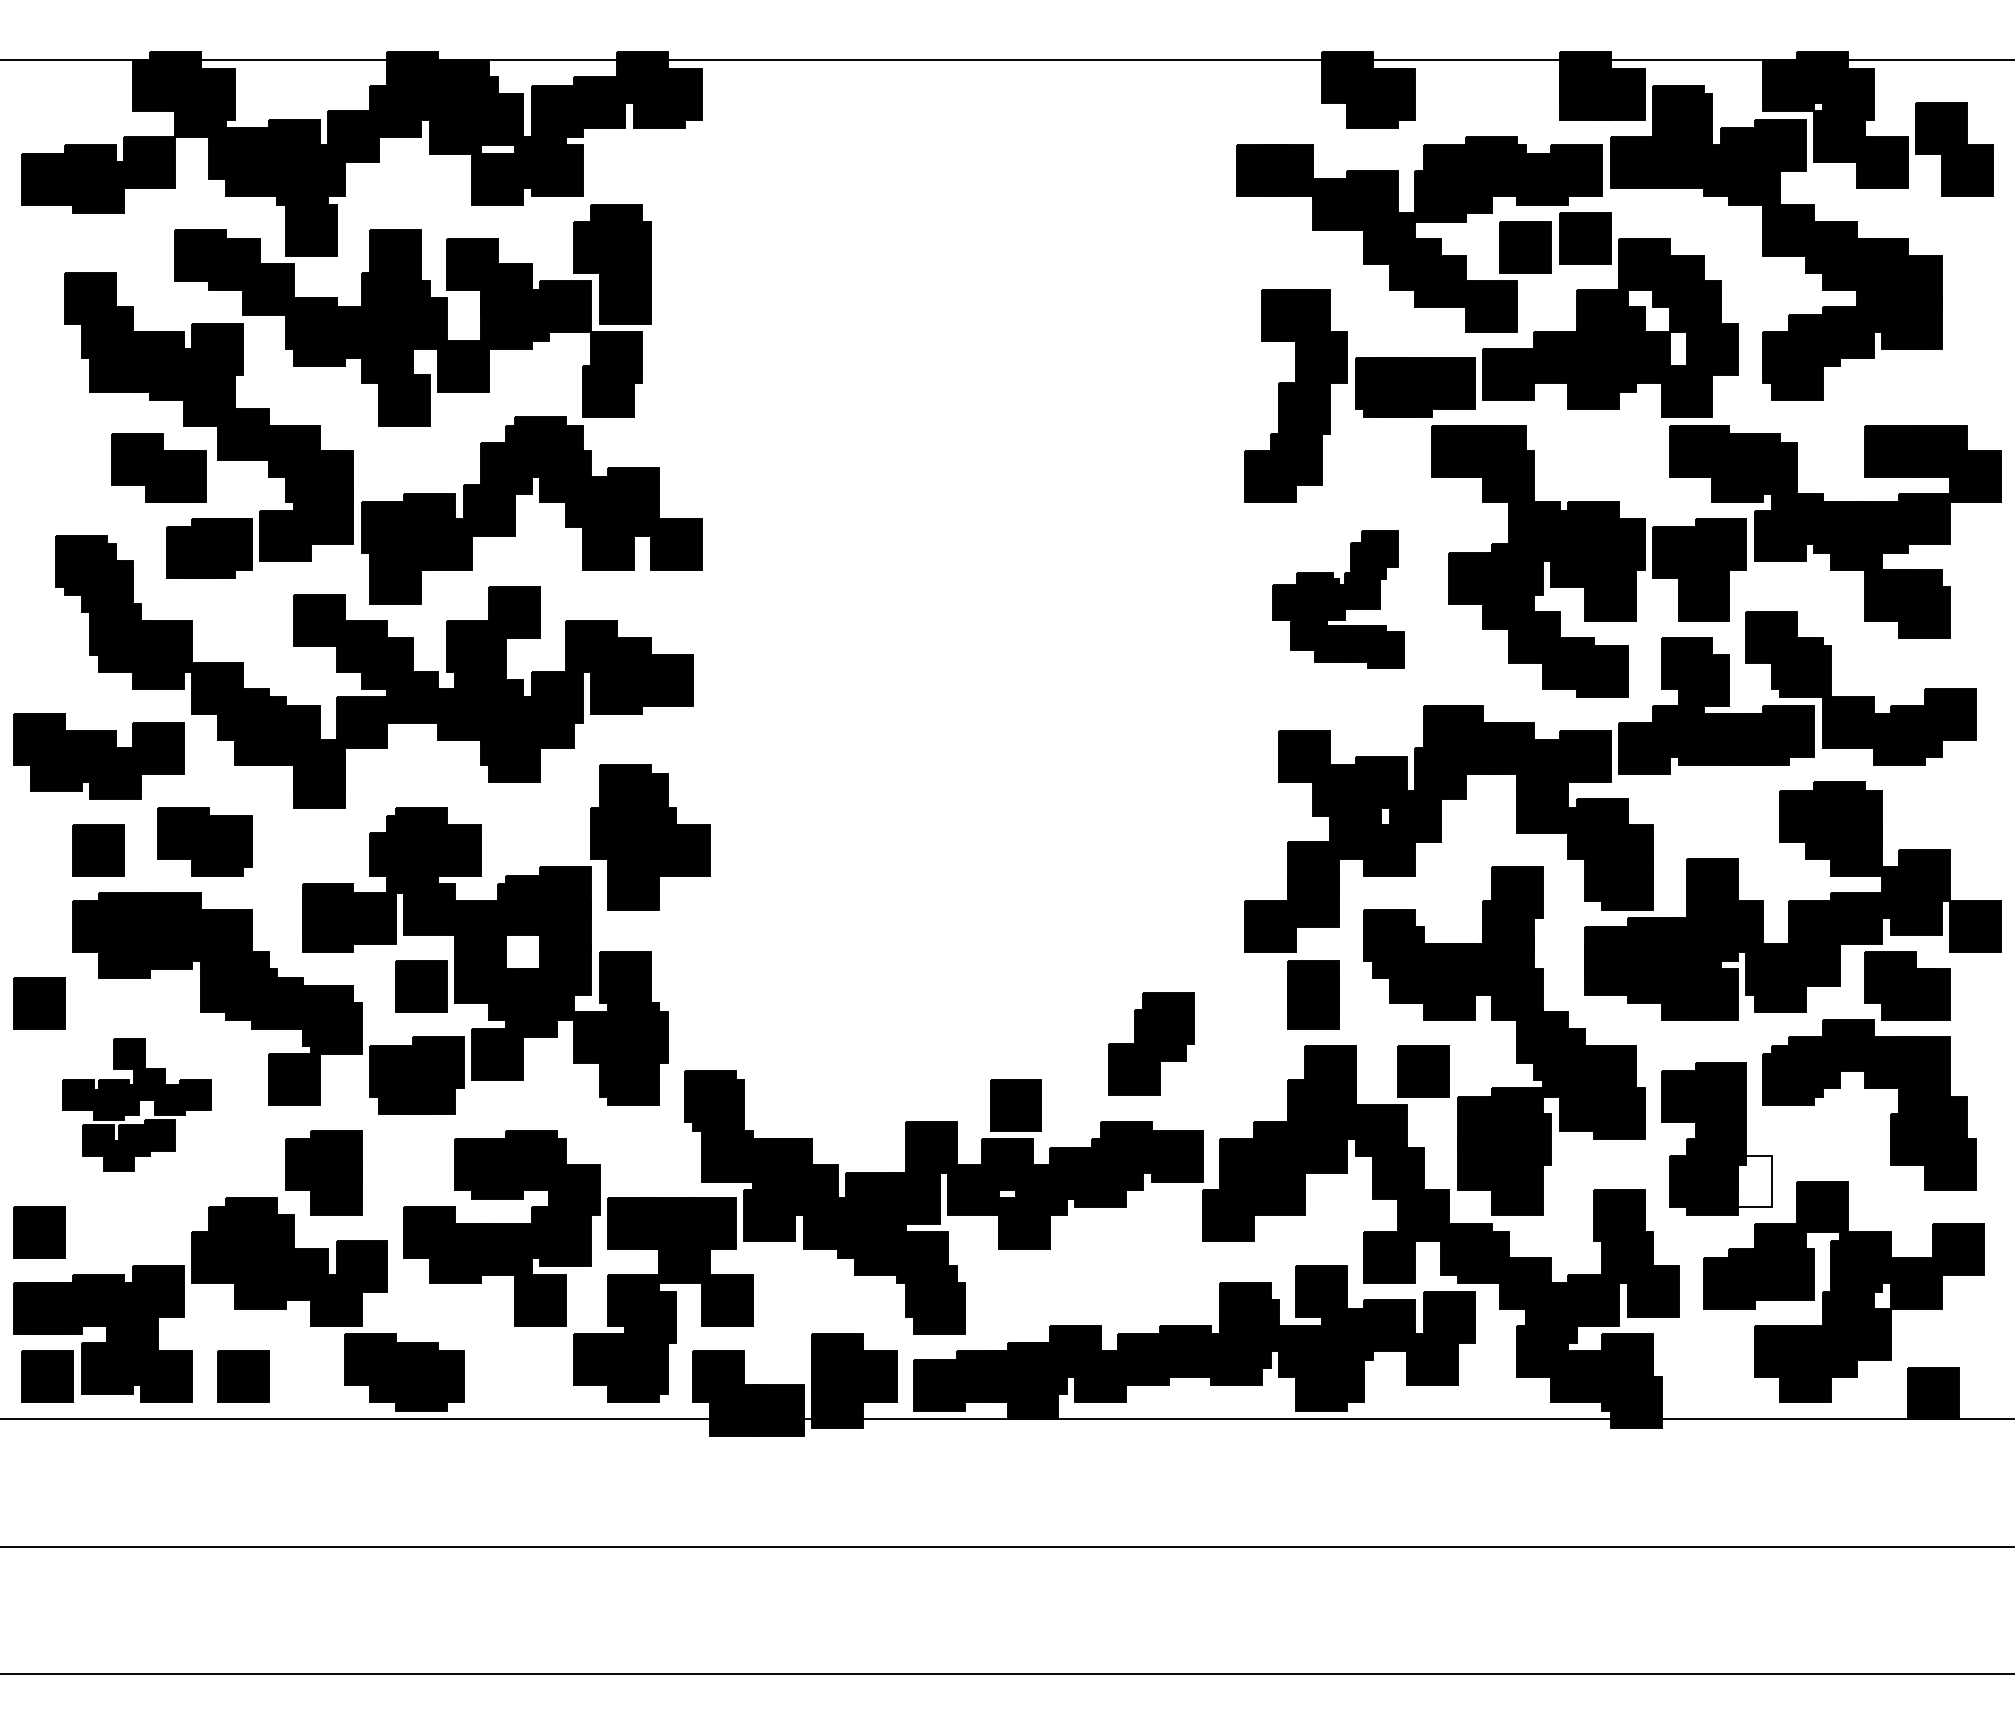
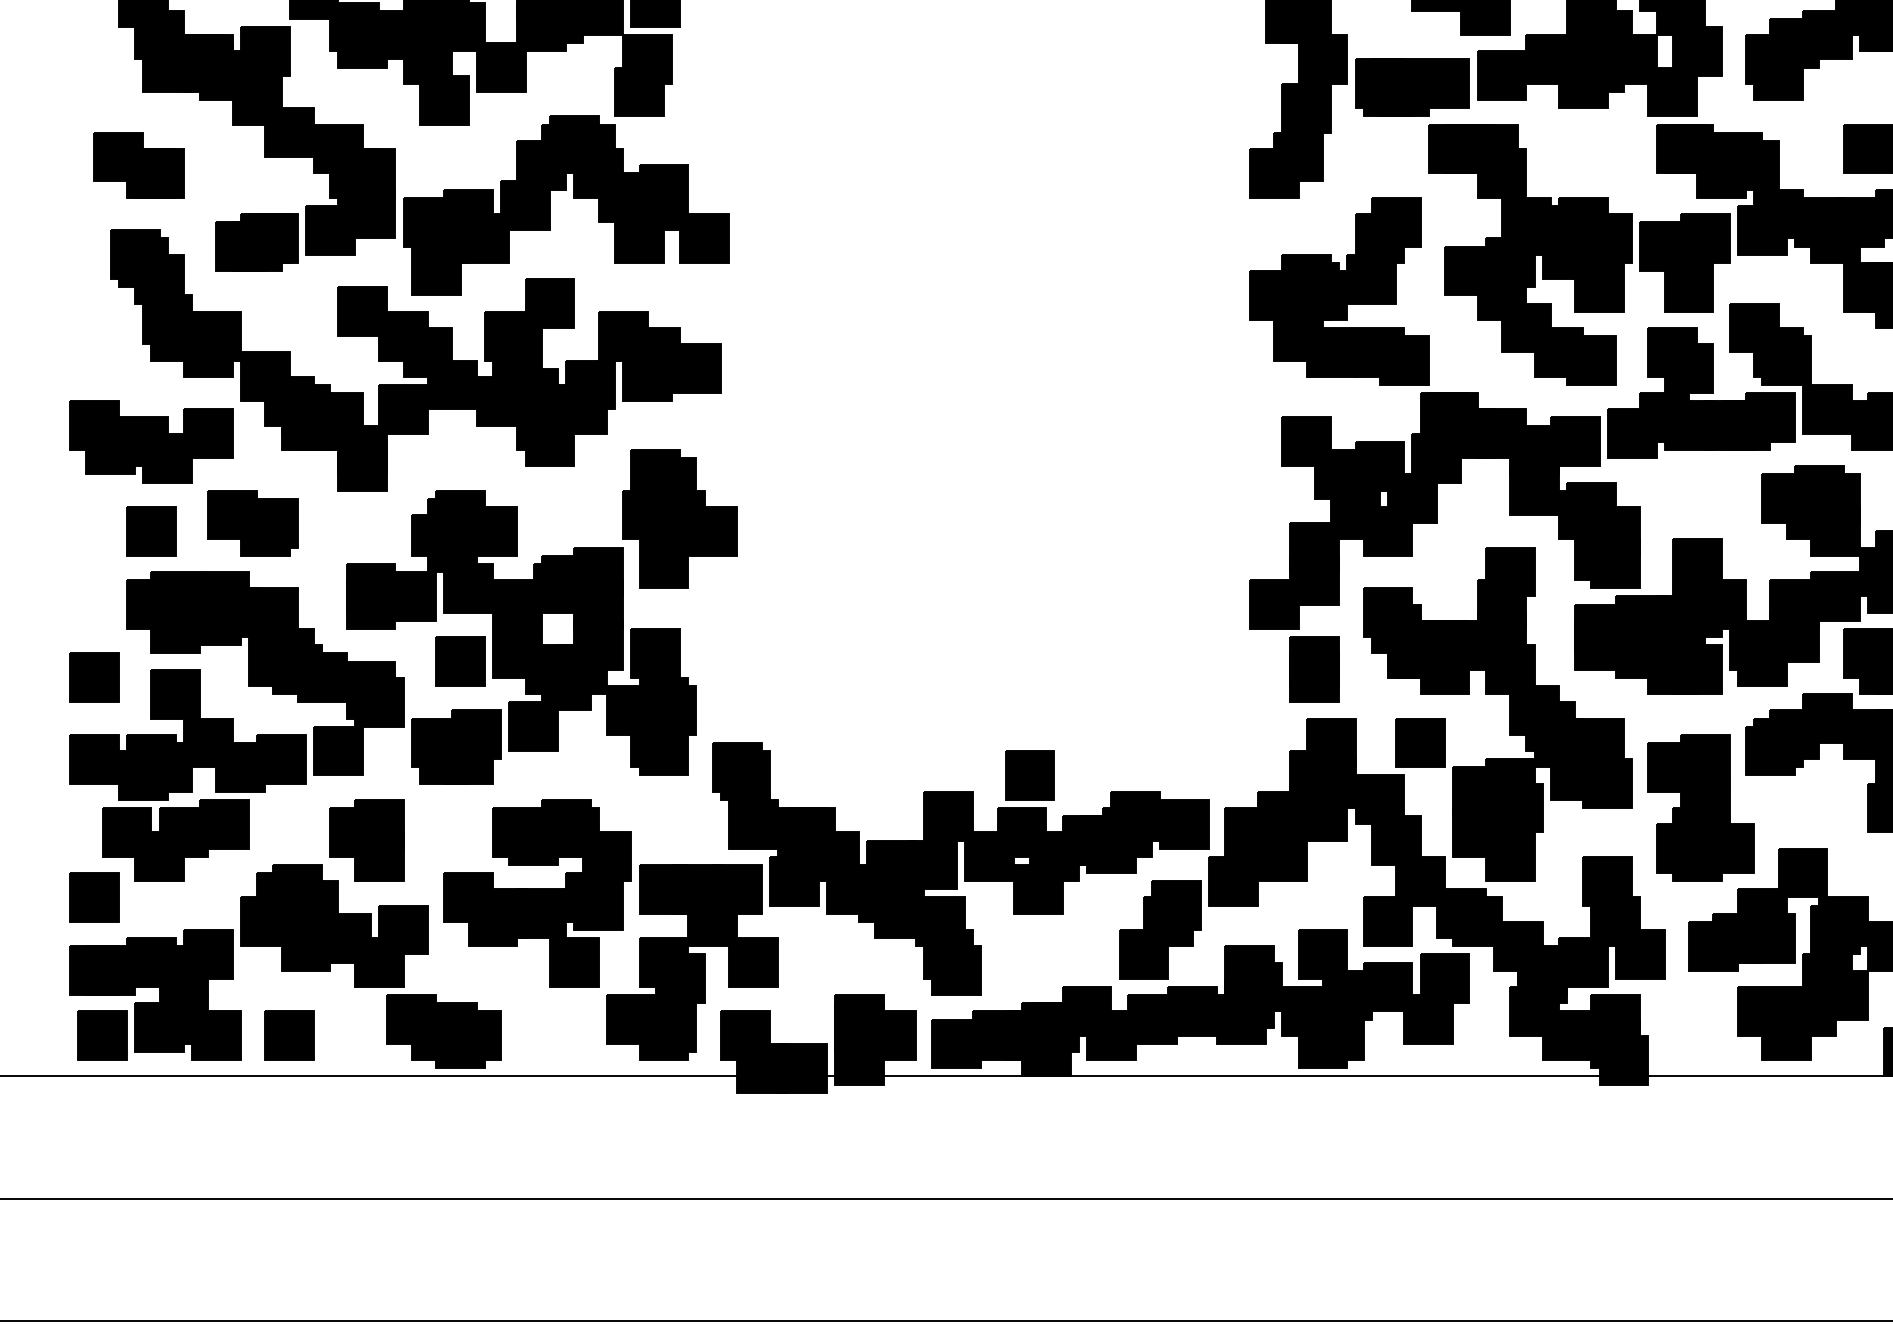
part: (158, 467) -> (138, 164), moved
part: (1338, 599) -> (1338, 291), size x1.43
part: (1151, 1043) -> (1159, 929), moved
part: (136, 1104) -> (187, 774), size x1.67
fill: (1745, 1181) -> (1728, 848), added

